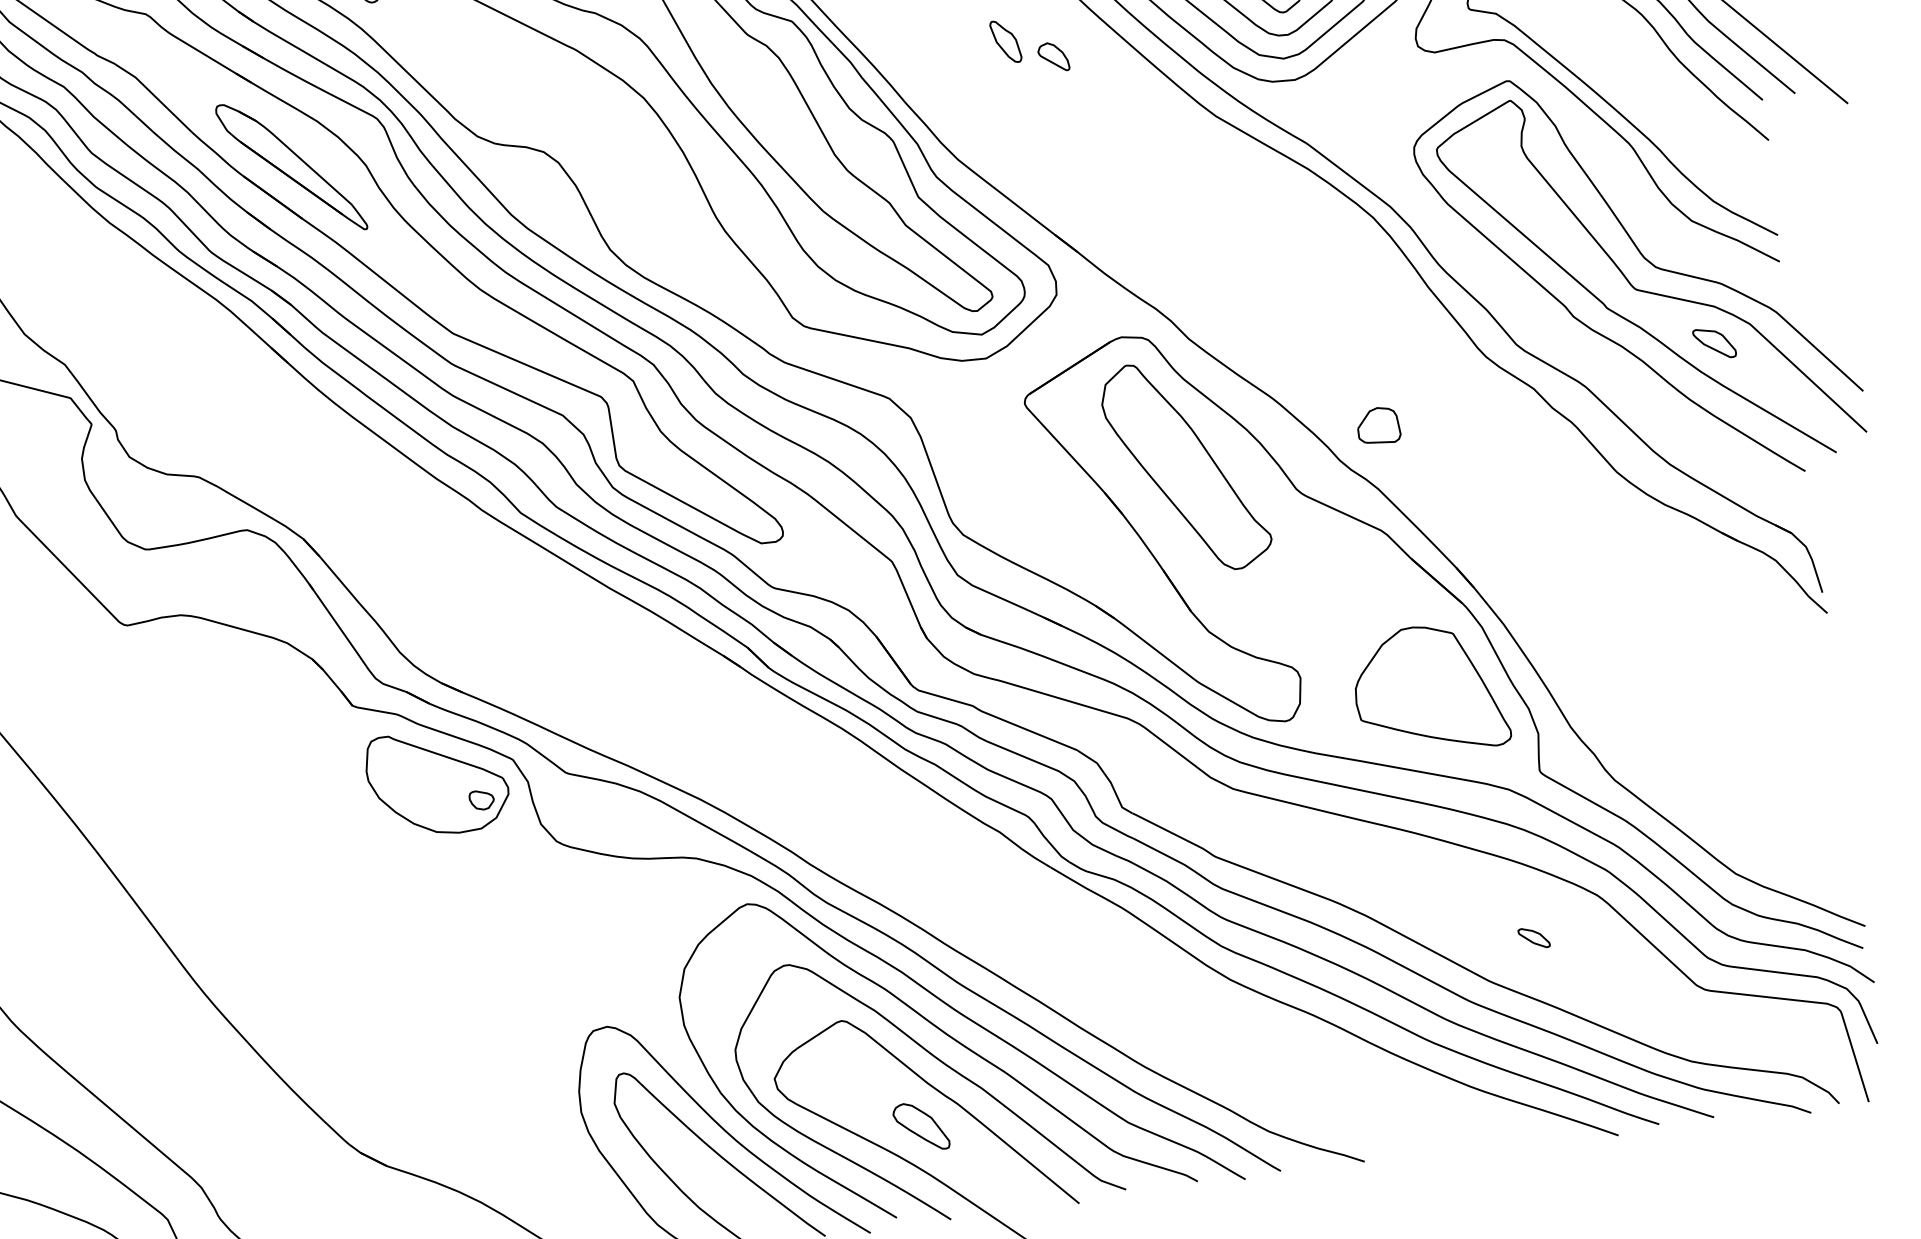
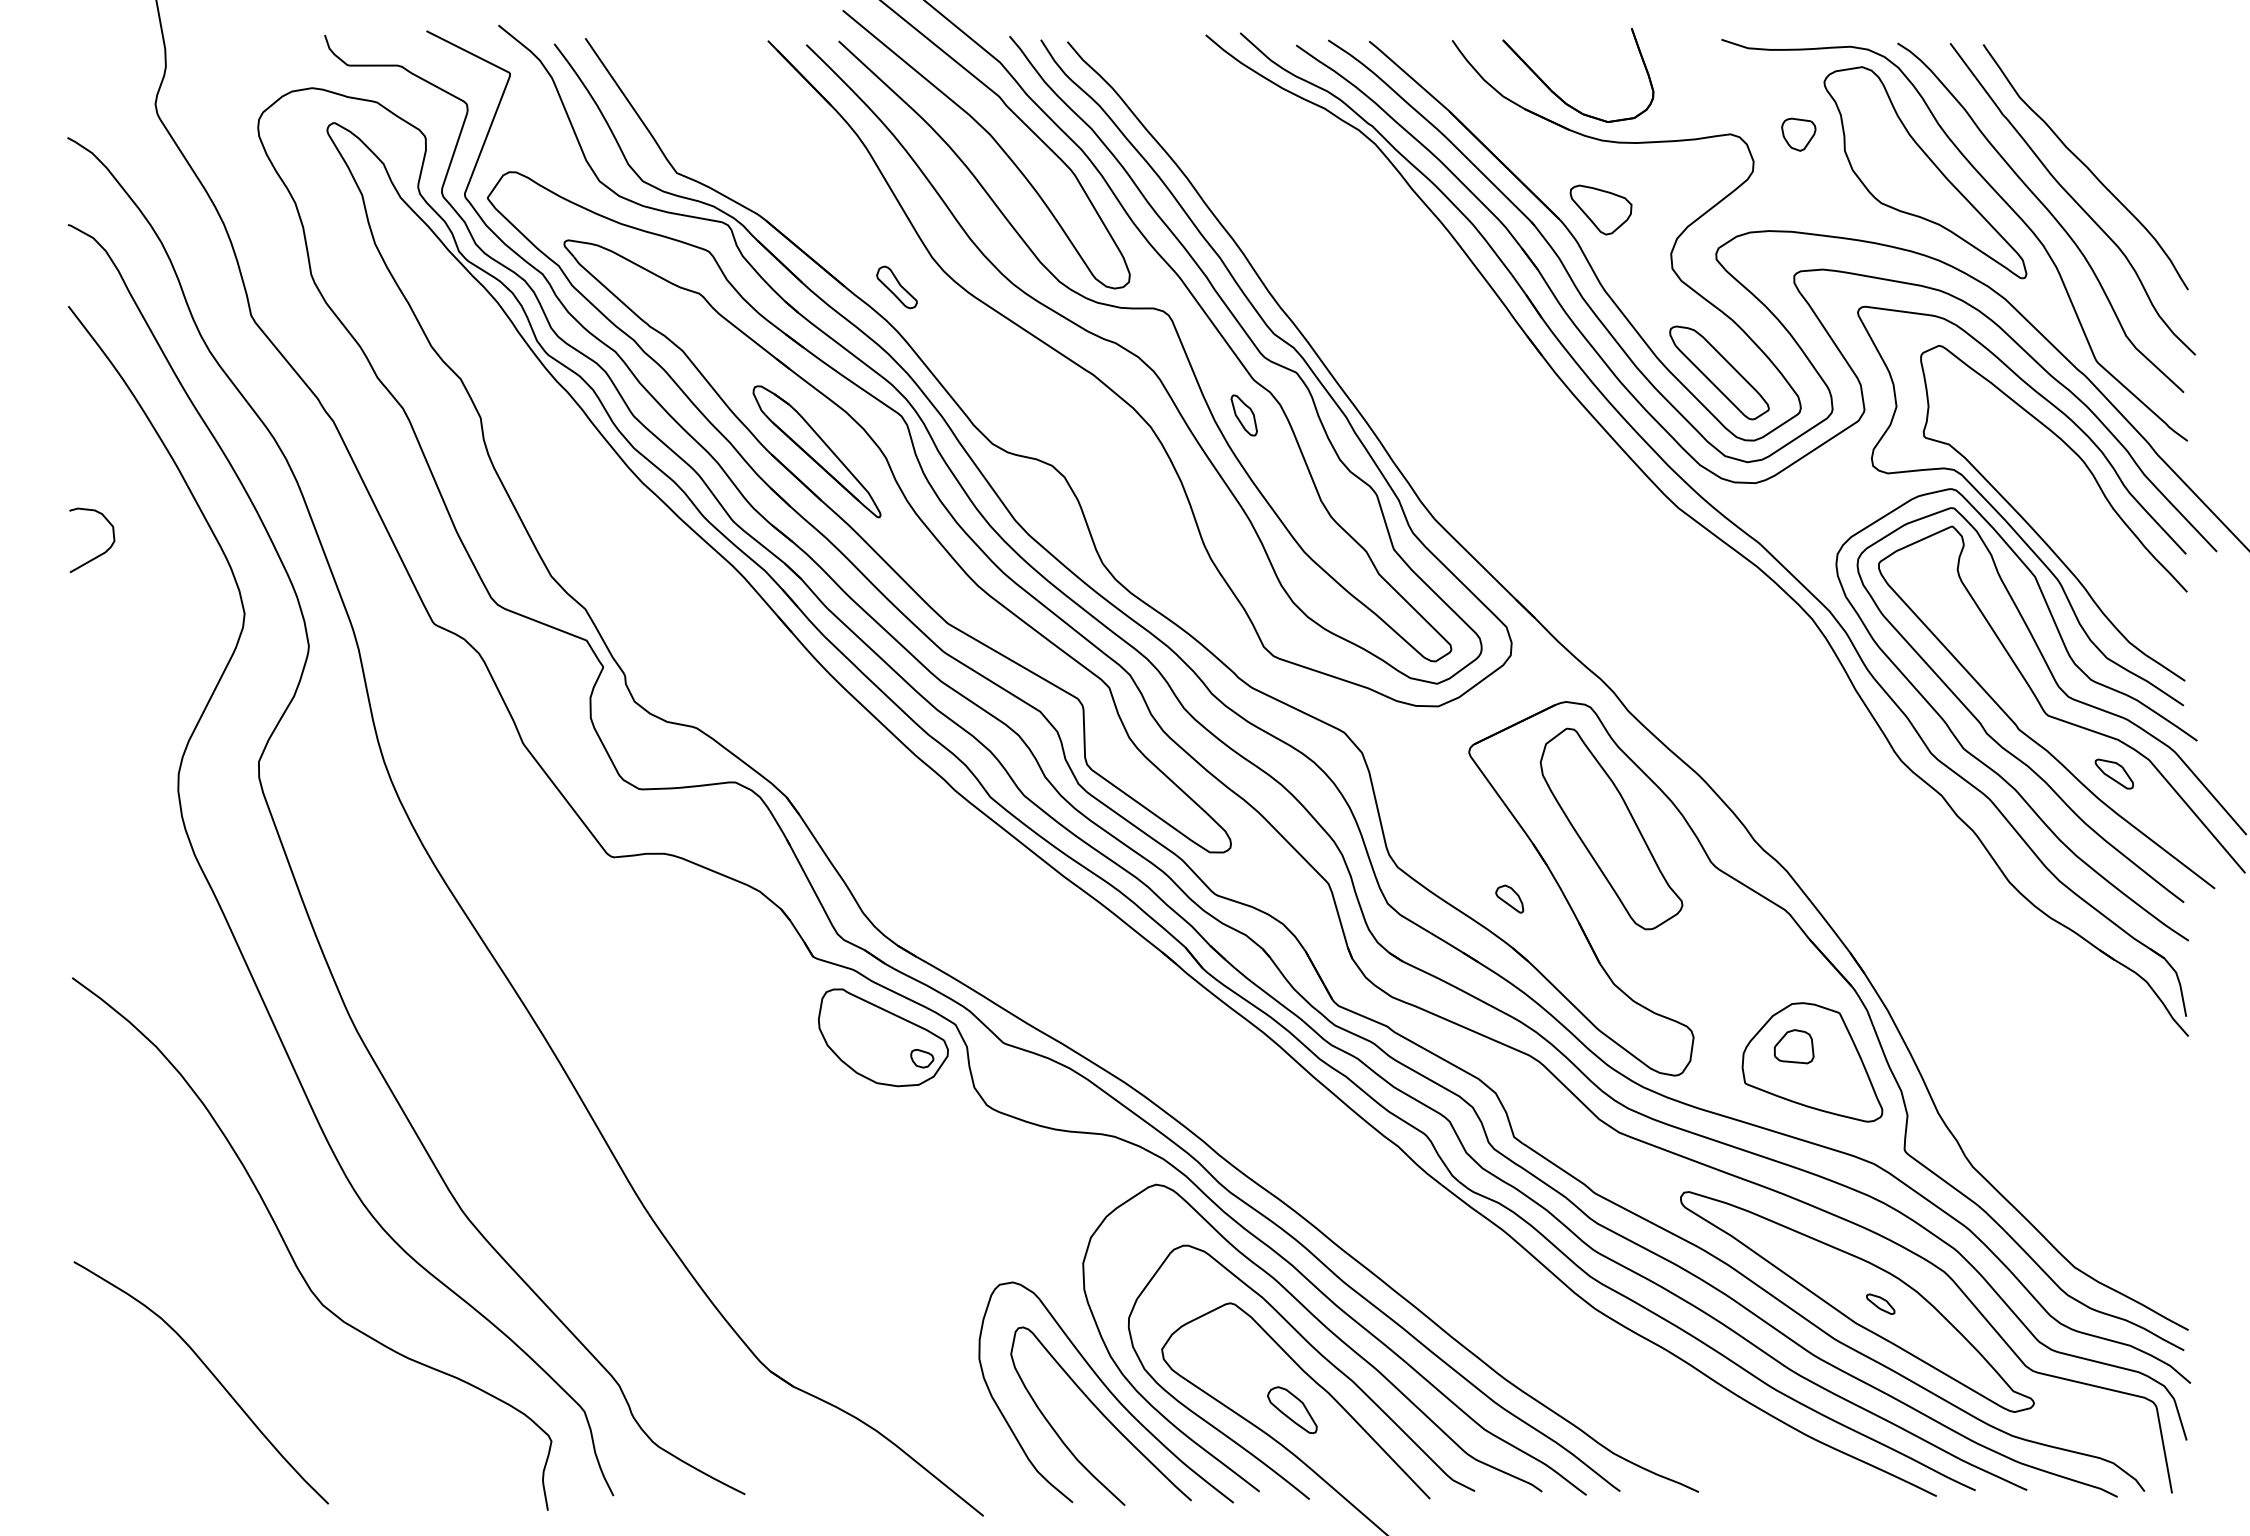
part: (1005, 41) -> (1243, 415), moved
part: (1053, 56) -> (1509, 898), moved
curve: (1571, 346) -> (1981, 760), added
part: (1377, 425) -> (1793, 1046), moved
part: (1509, 938) -> (1857, 1301), added

